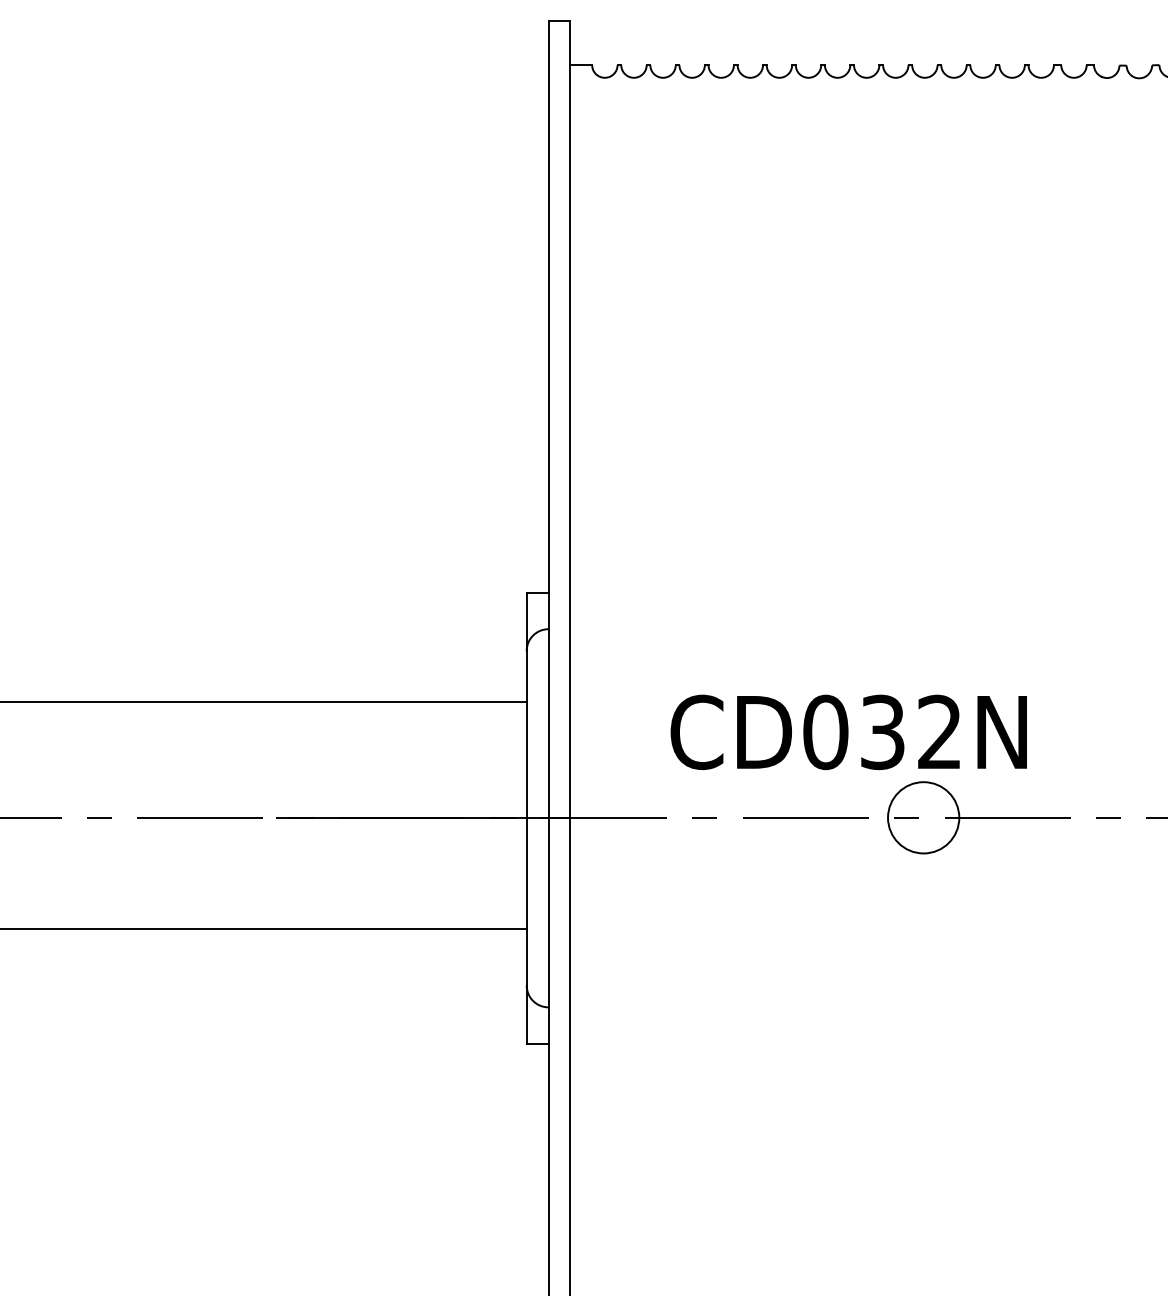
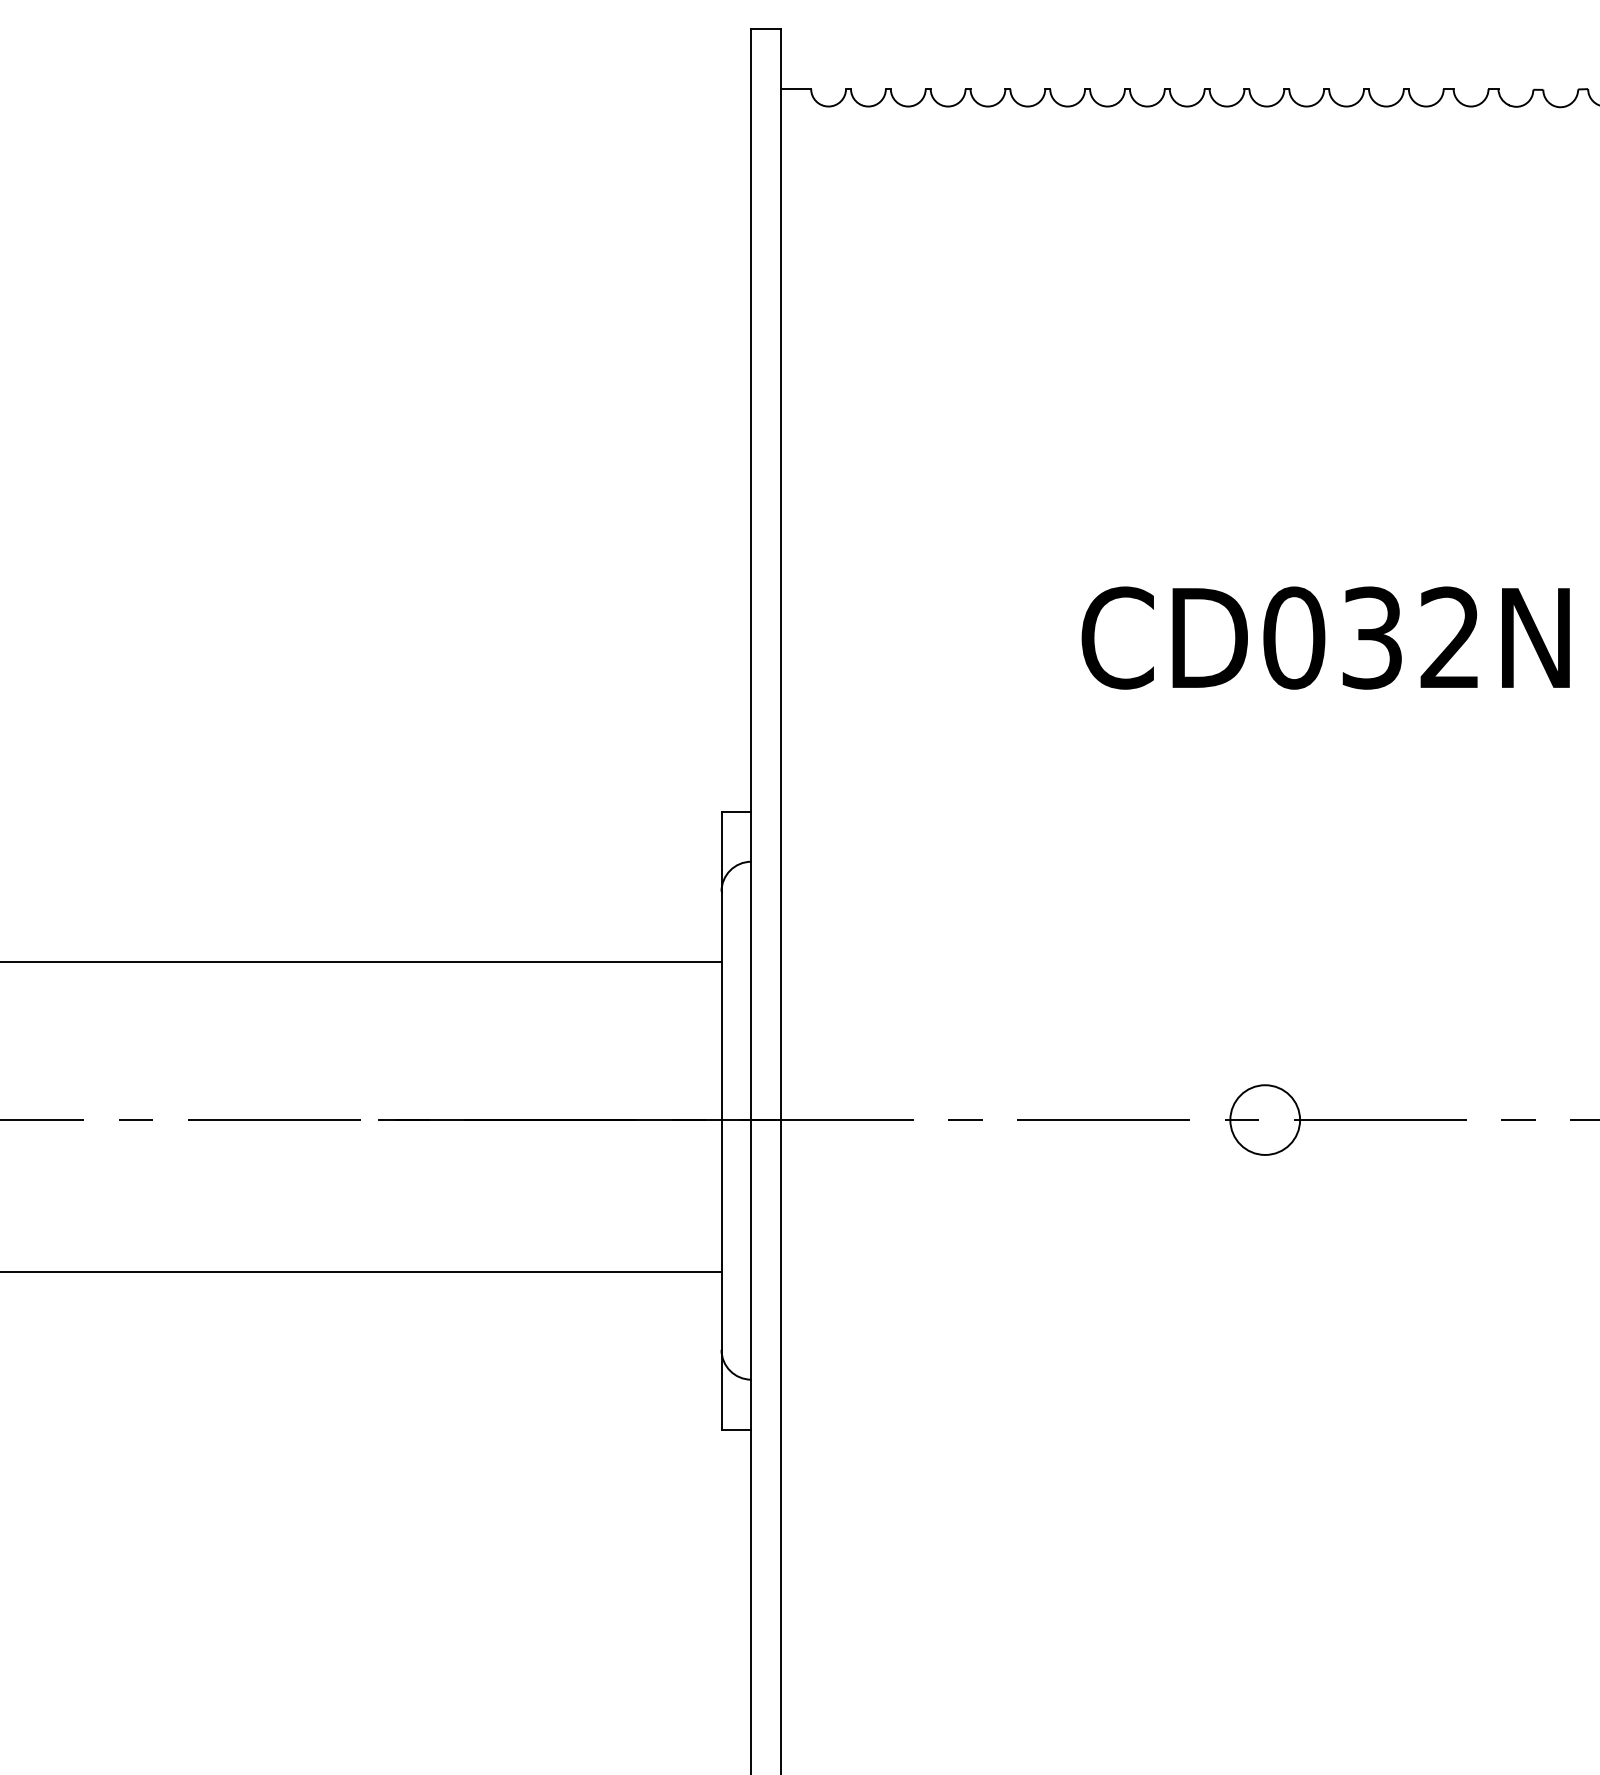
text: (848, 731) -> (1325, 637), moved
circle: (923, 817) -> (1265, 1119), size x0.71

